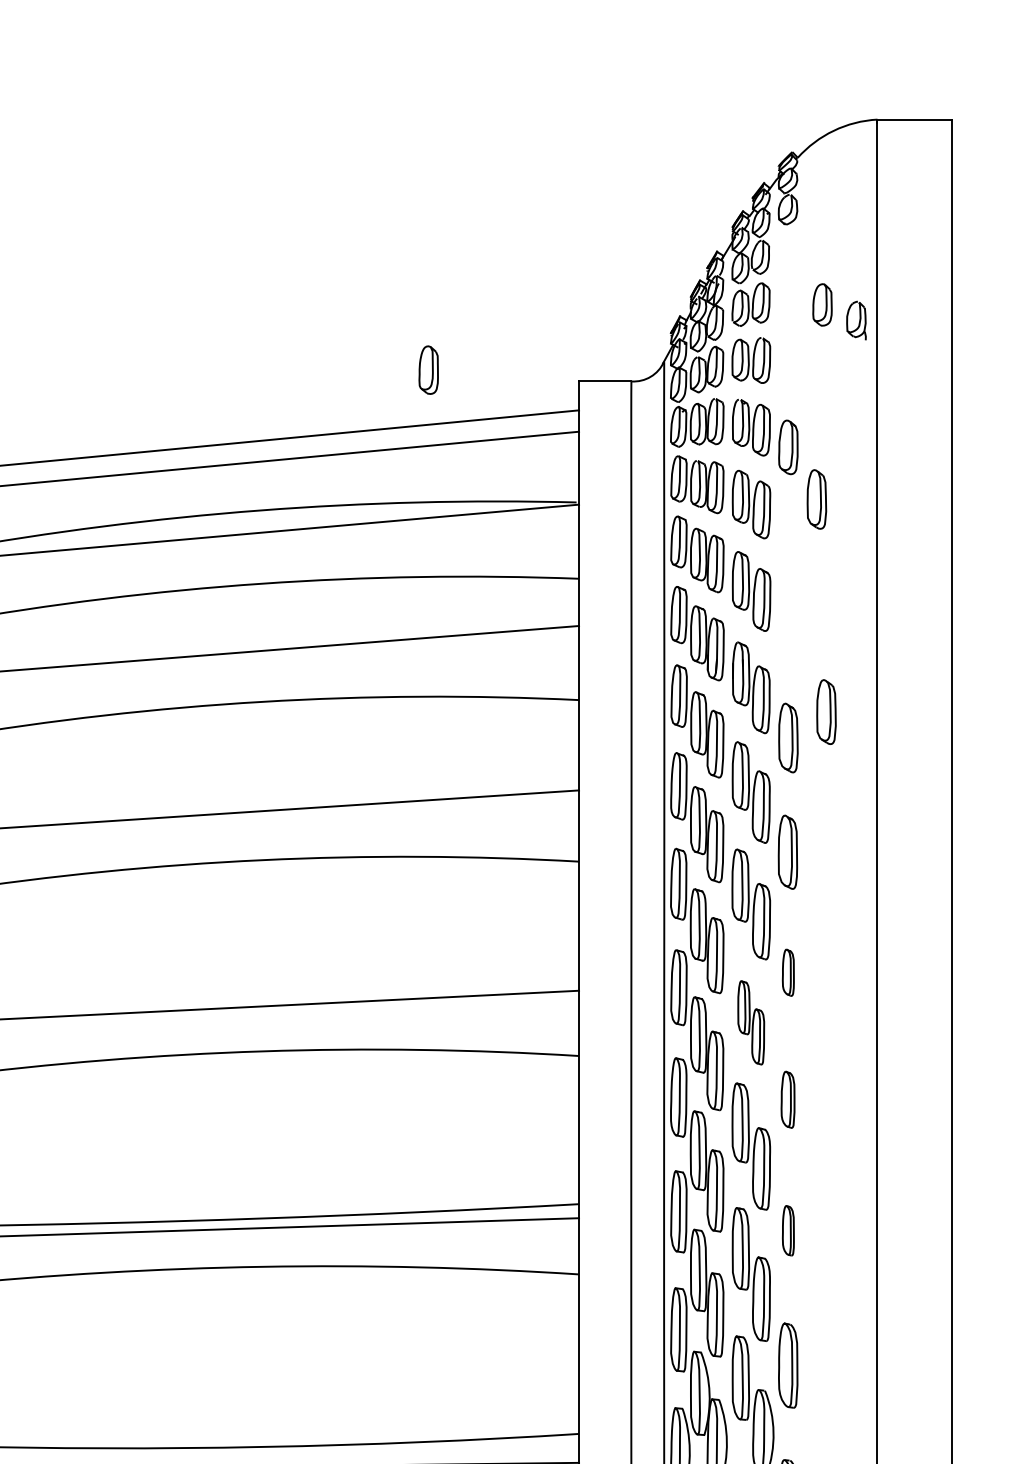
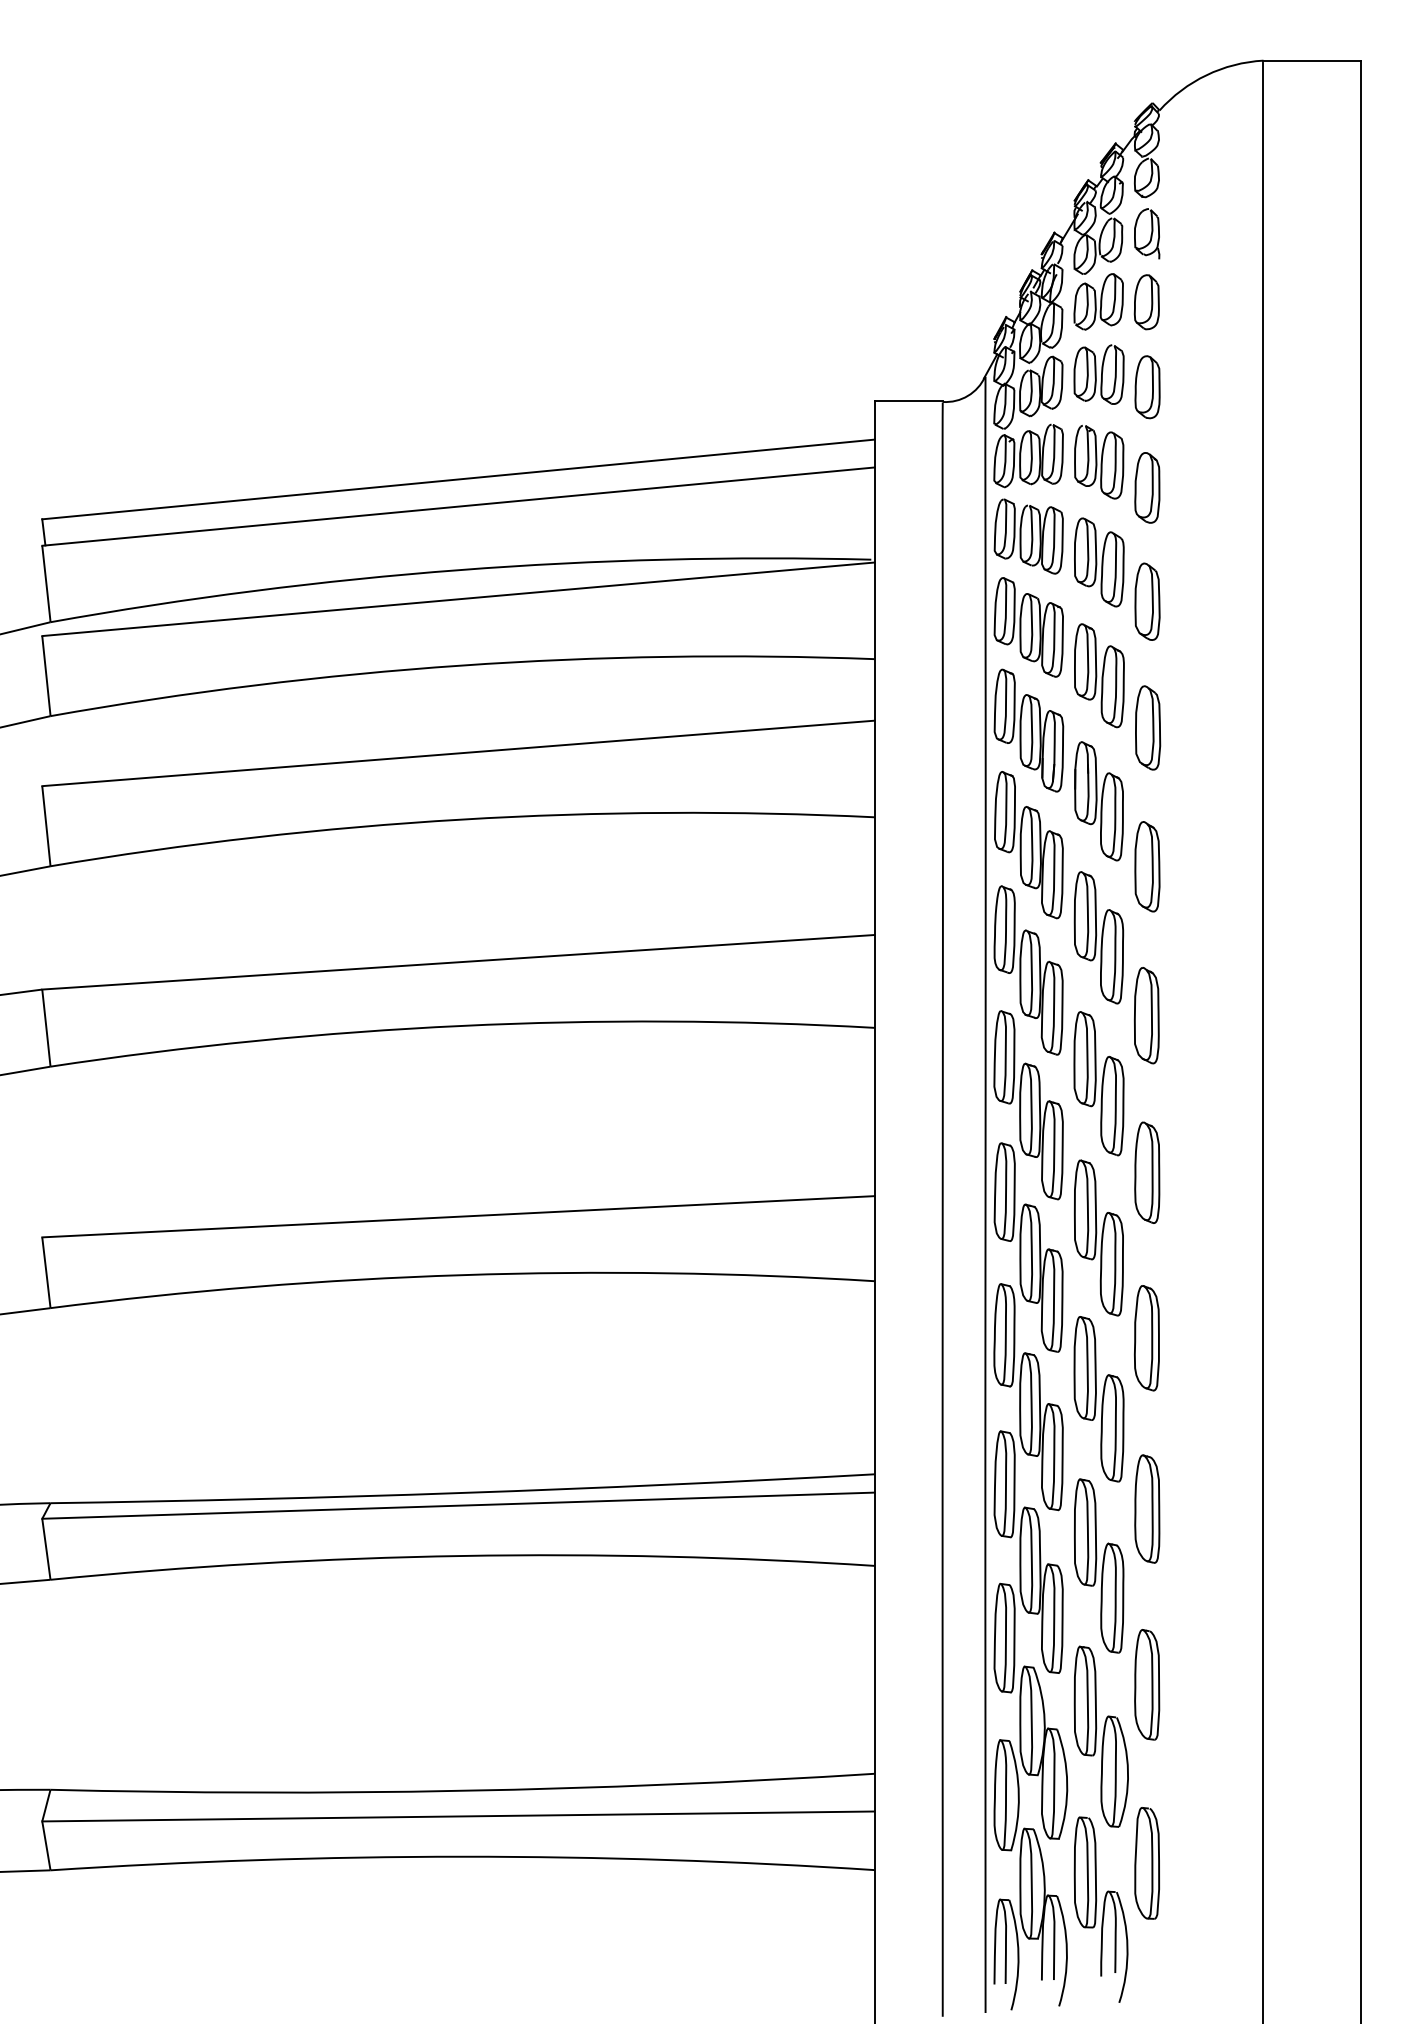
part: (822, 305) -> (1146, 302), moved
part: (856, 320) -> (1147, 233), moved
part: (428, 370) -> (1147, 387), moved
part: (816, 499) -> (1147, 601), moved
part: (826, 711) -> (1148, 727), moved
part: (788, 972) -> (1147, 1172), size x1.67
part: (750, 1022) -> (1098, 1237), size x1.43
part: (787, 1099) -> (1146, 1338), size x1.43
part: (788, 1230) -> (1147, 1508), size x1.67

